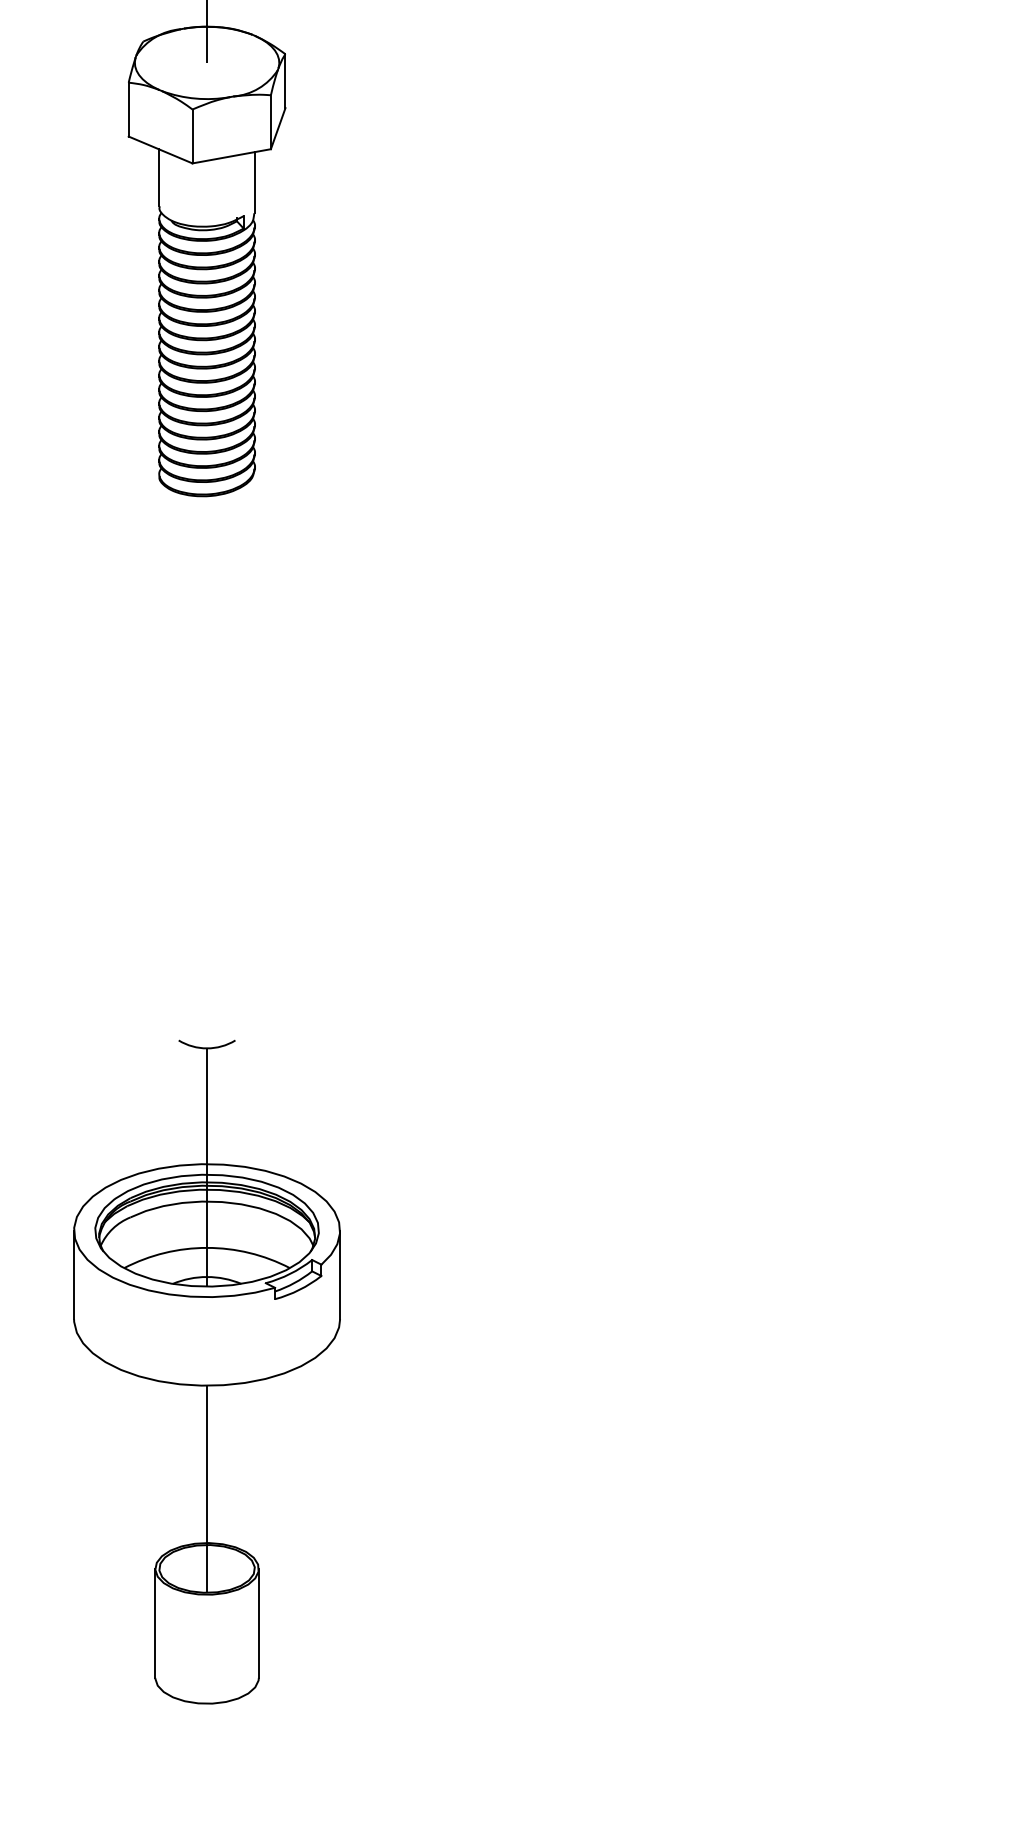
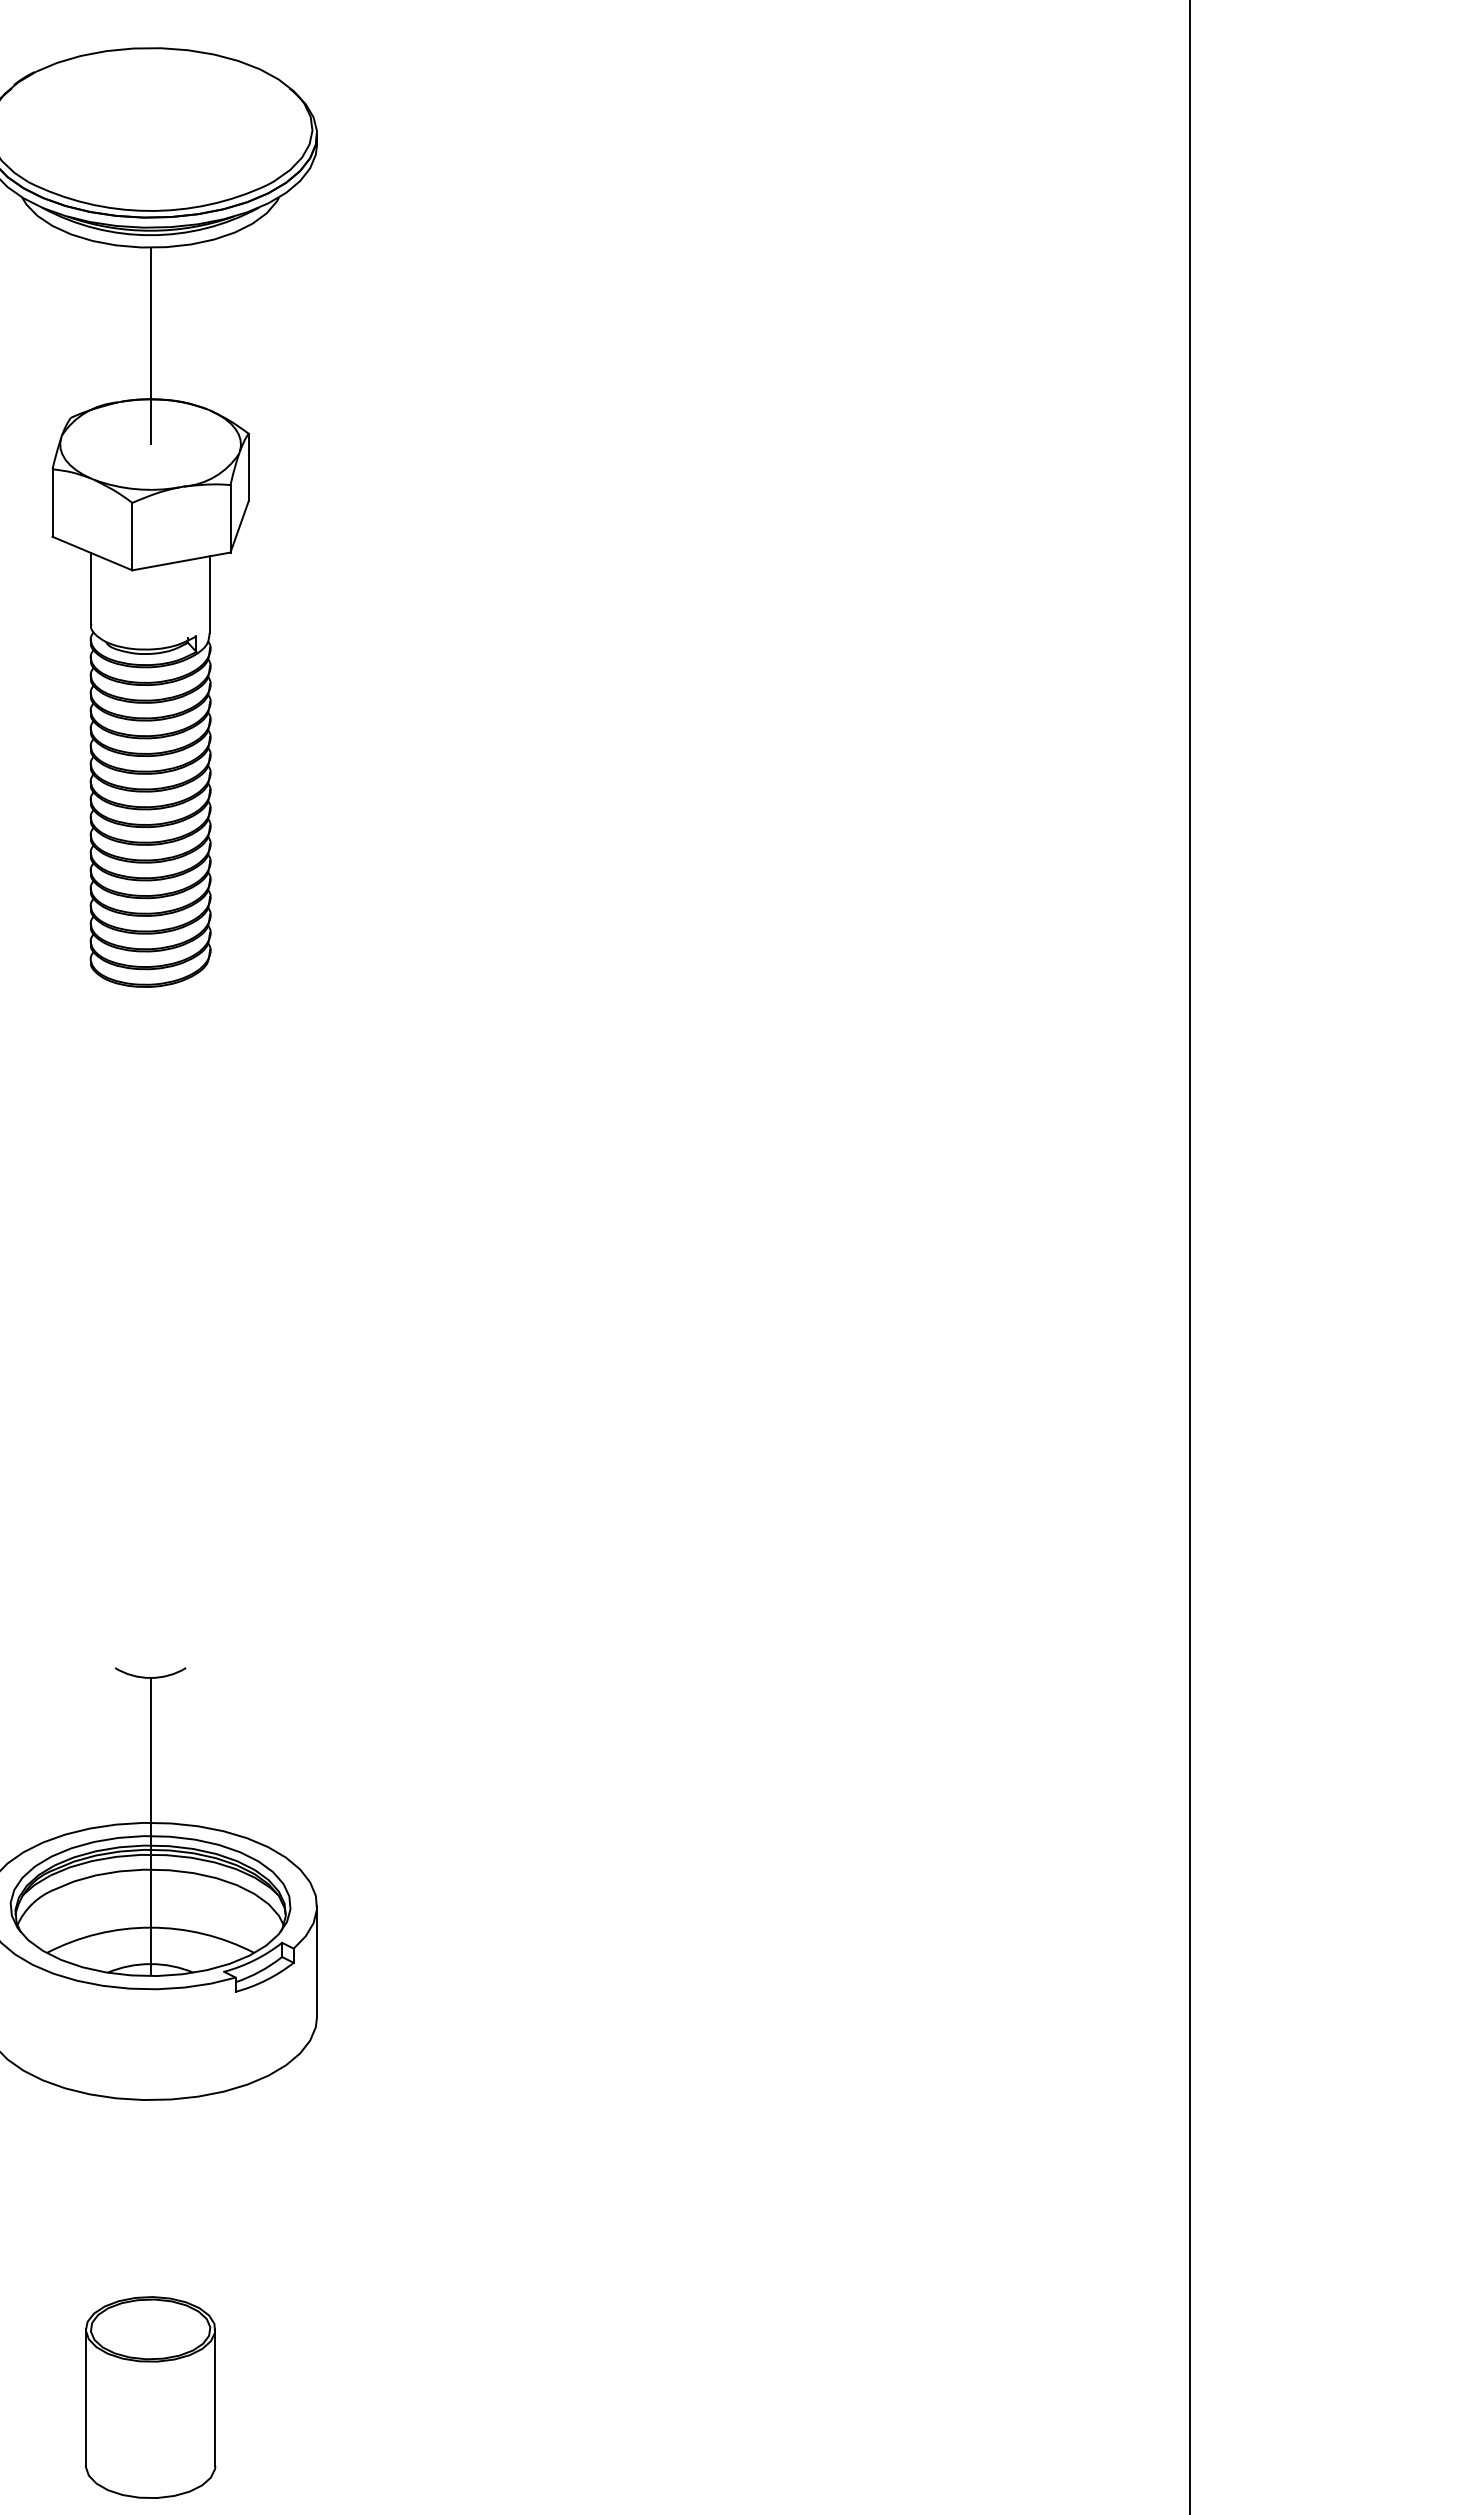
line: (207, 1489) -> (150, 2229), removed

